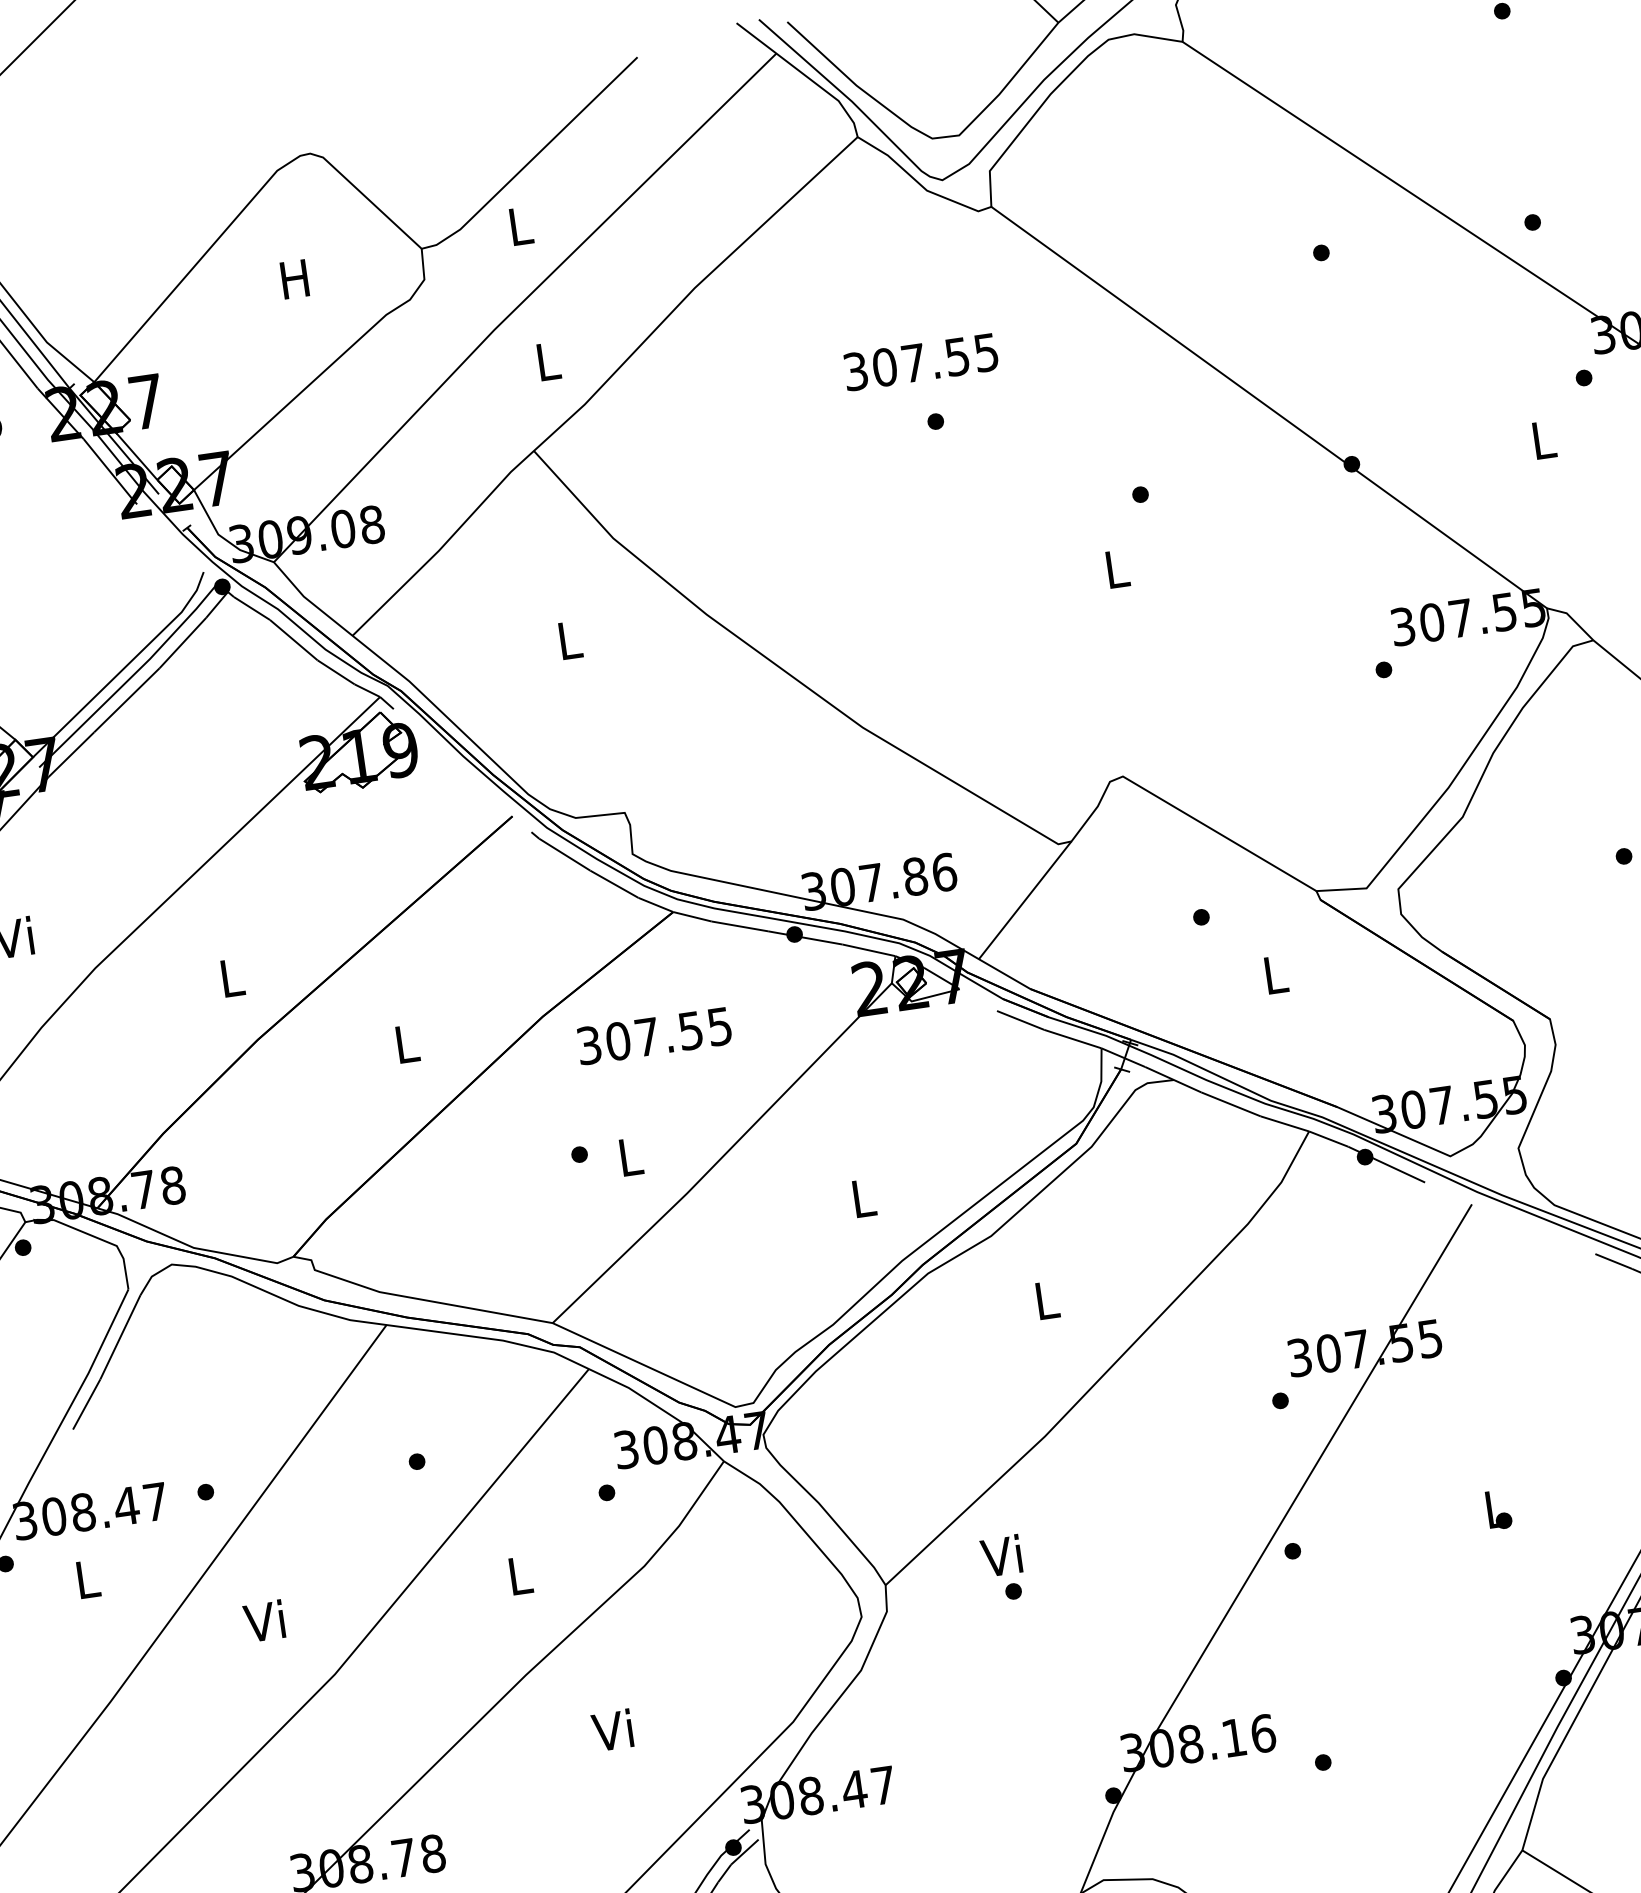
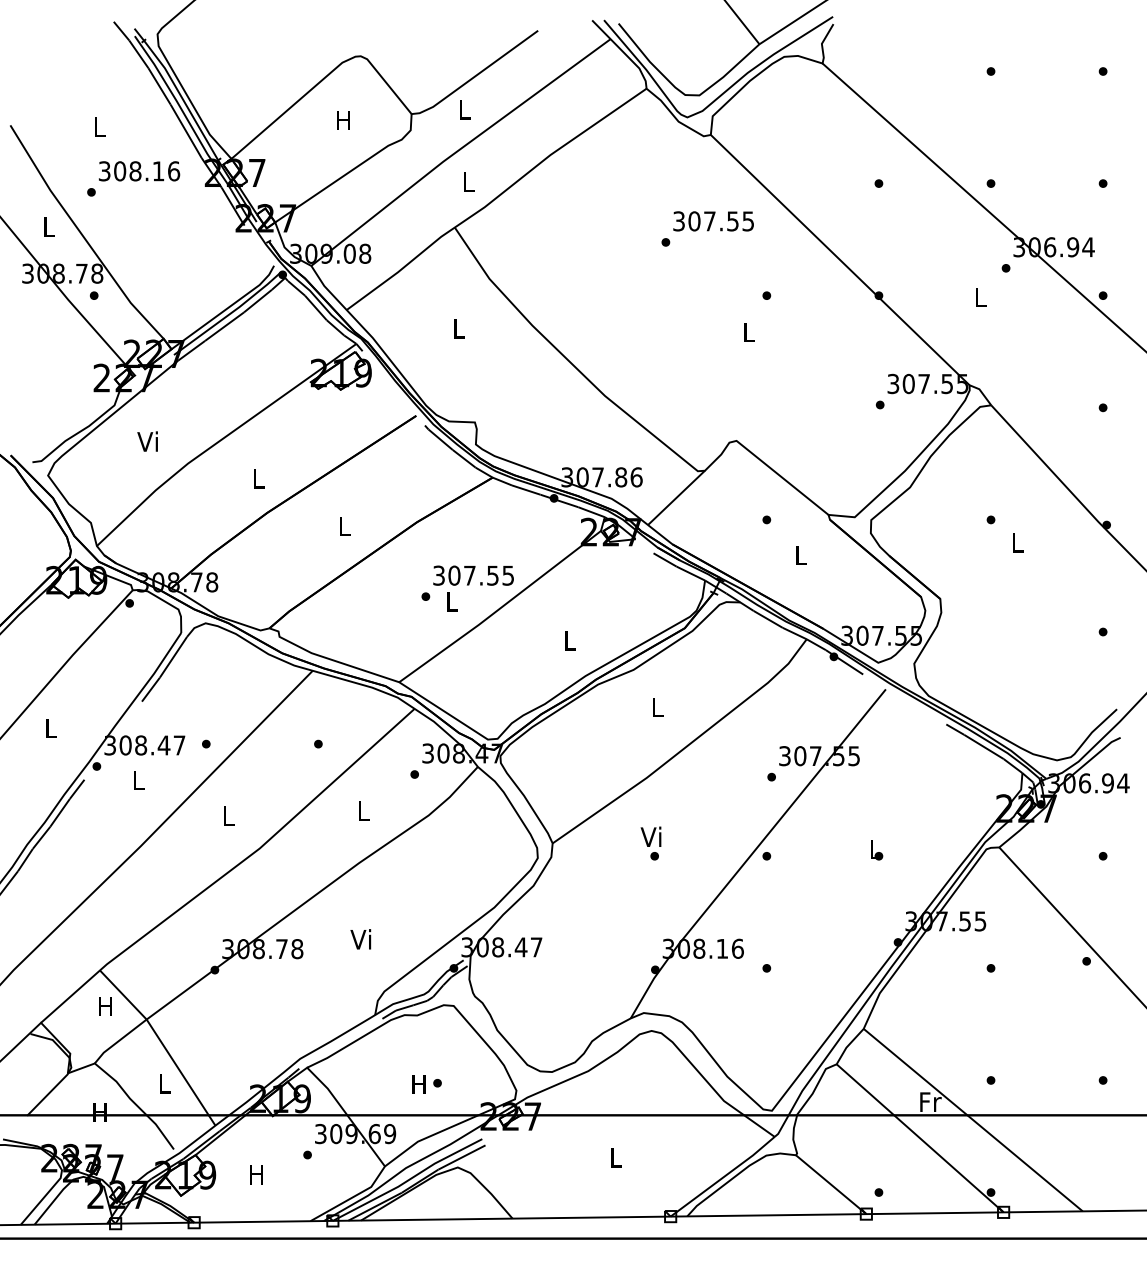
text: (920, 362) -> (713, 221), moved
text: (654, 1035) -> (473, 575), moved
text: (1002, 1568) -> (650, 843), moved
text: (263, 1621) -> (226, 815), Vi -> L
text: (611, 1730) -> (360, 939), moved

